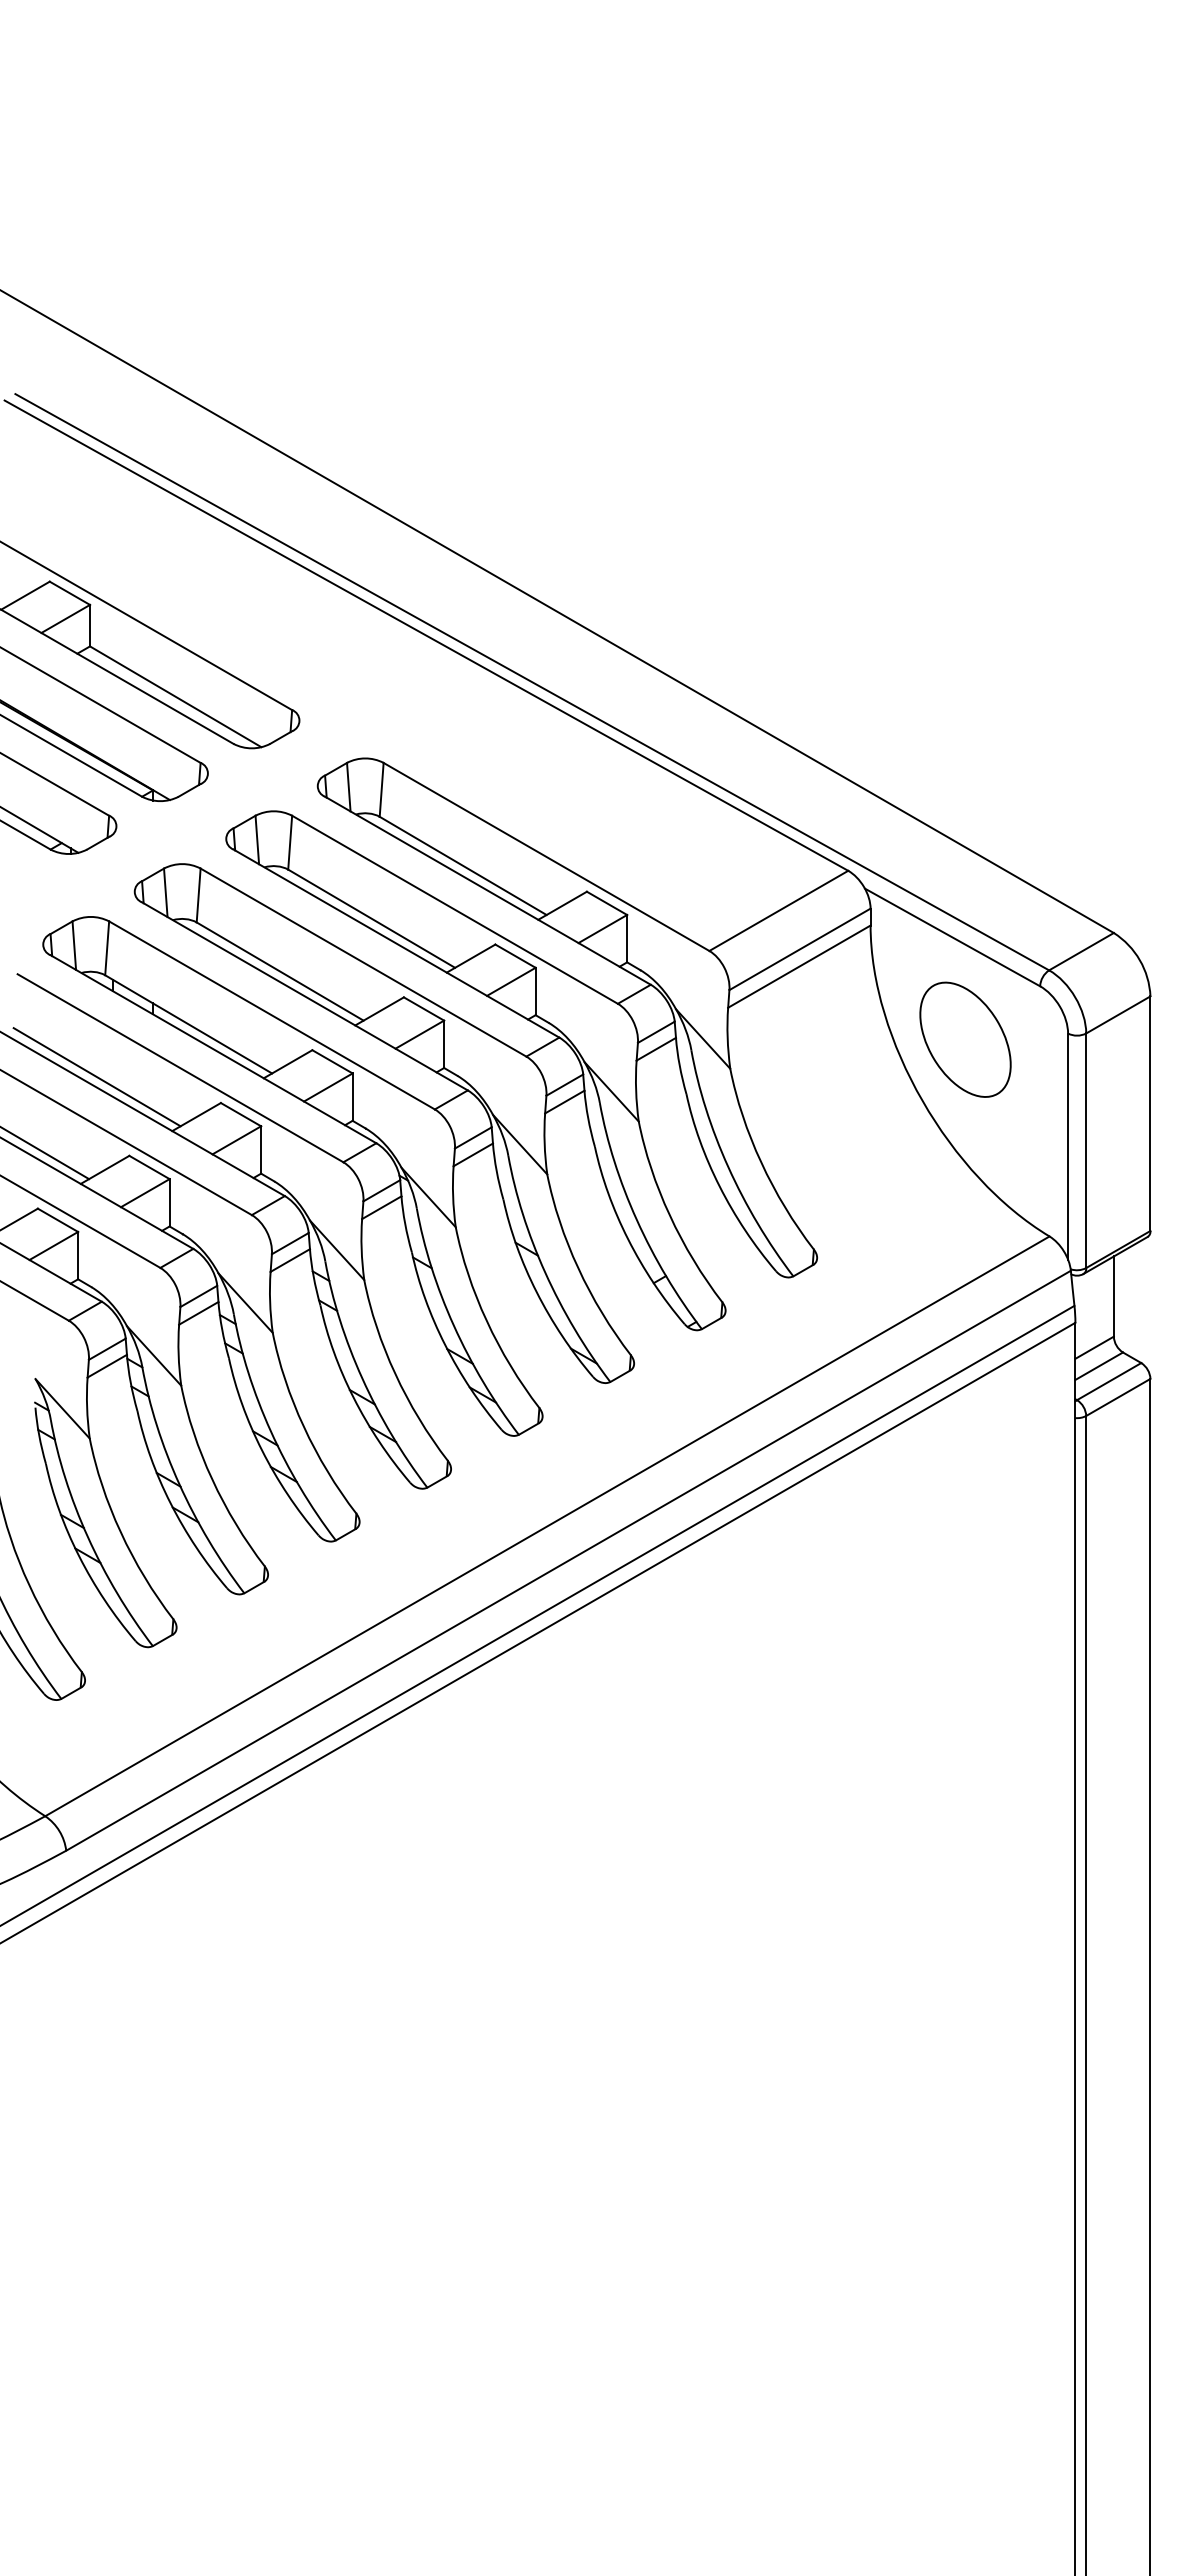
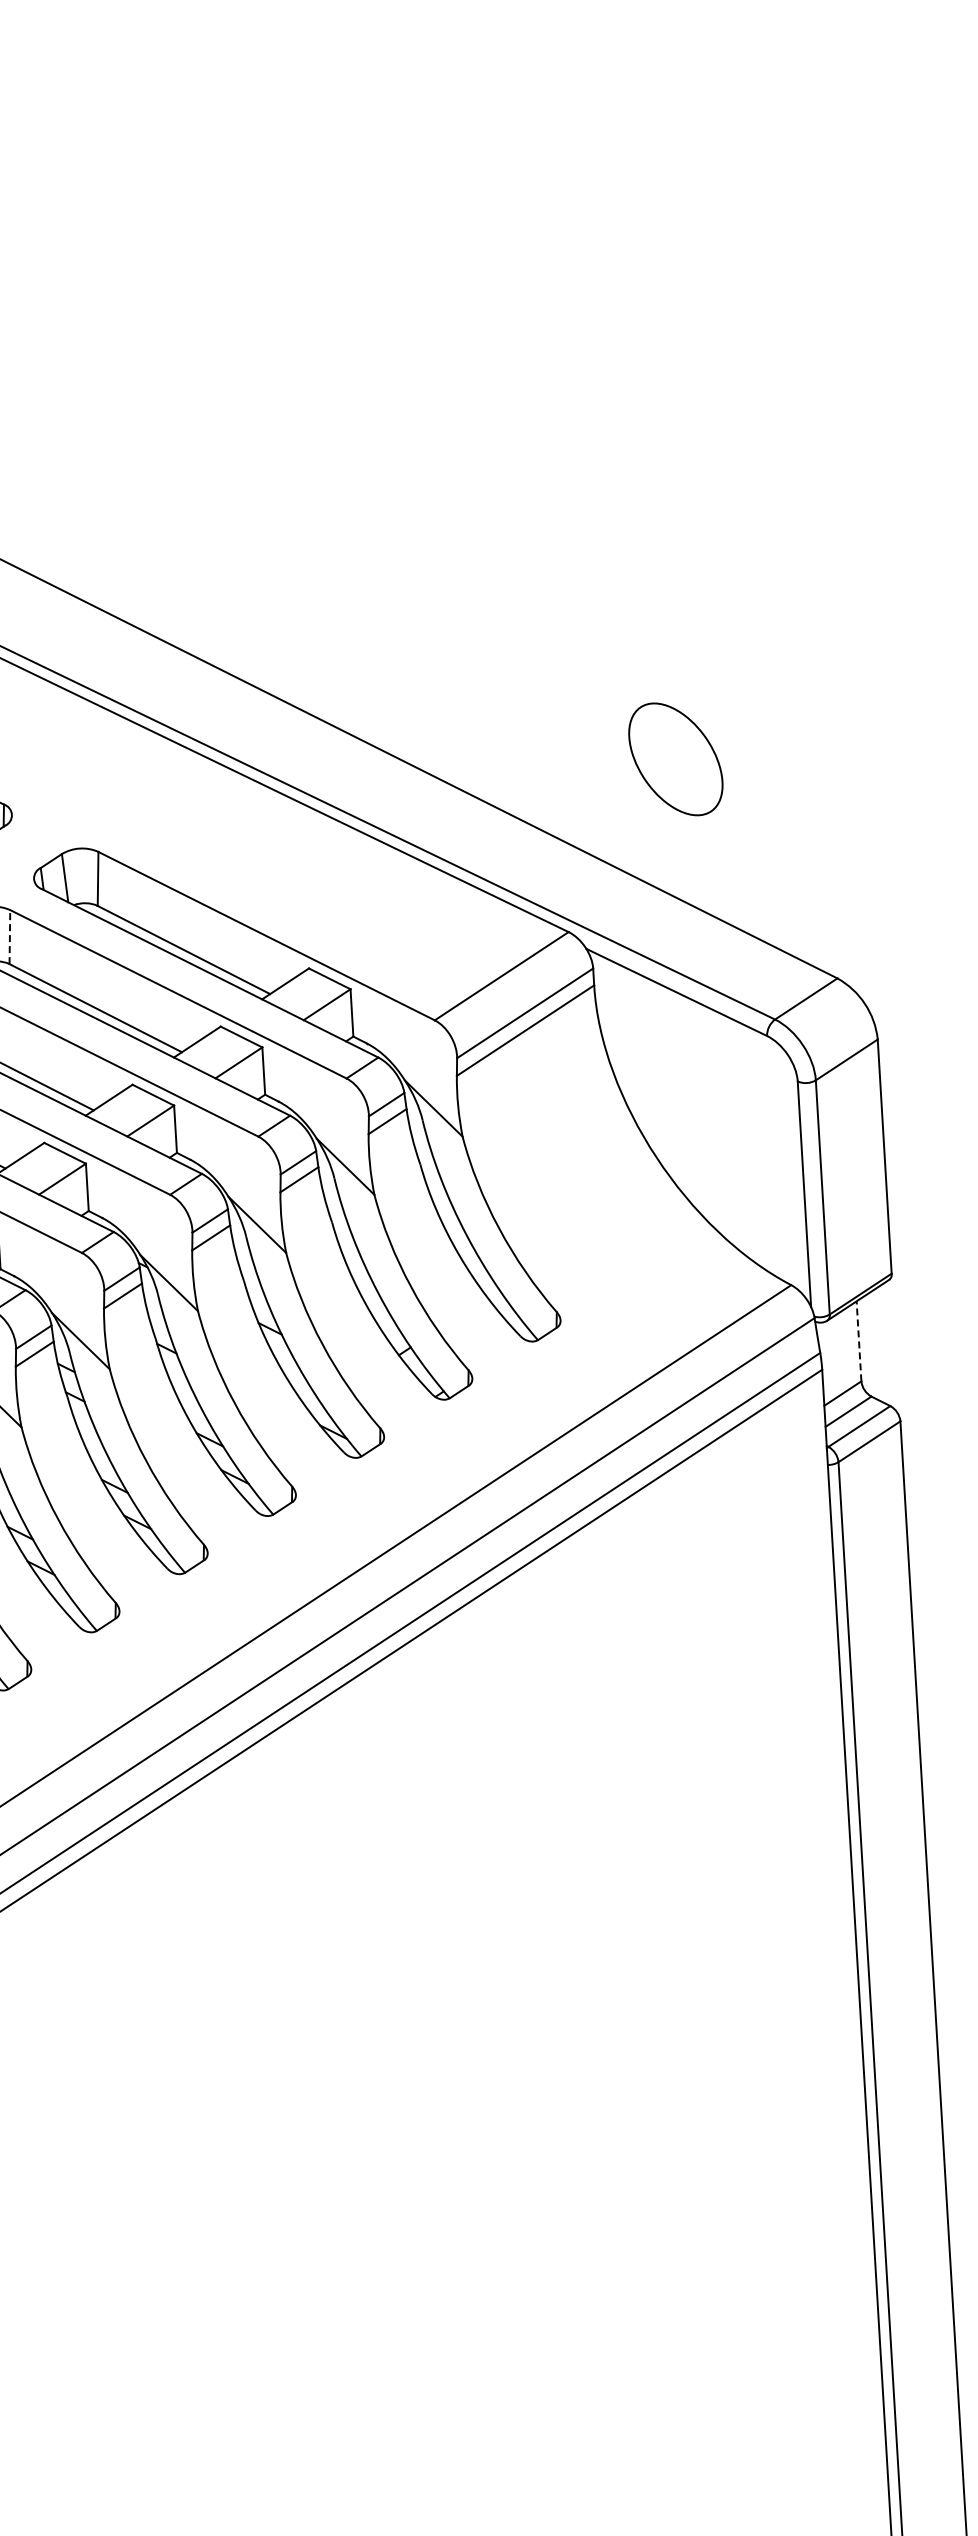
line: (290, 842) -> (10, 936), solid -> dashed
part: (965, 1039) -> (675, 759), moved
line: (1113, 1296) -> (858, 1341), solid -> dashed

